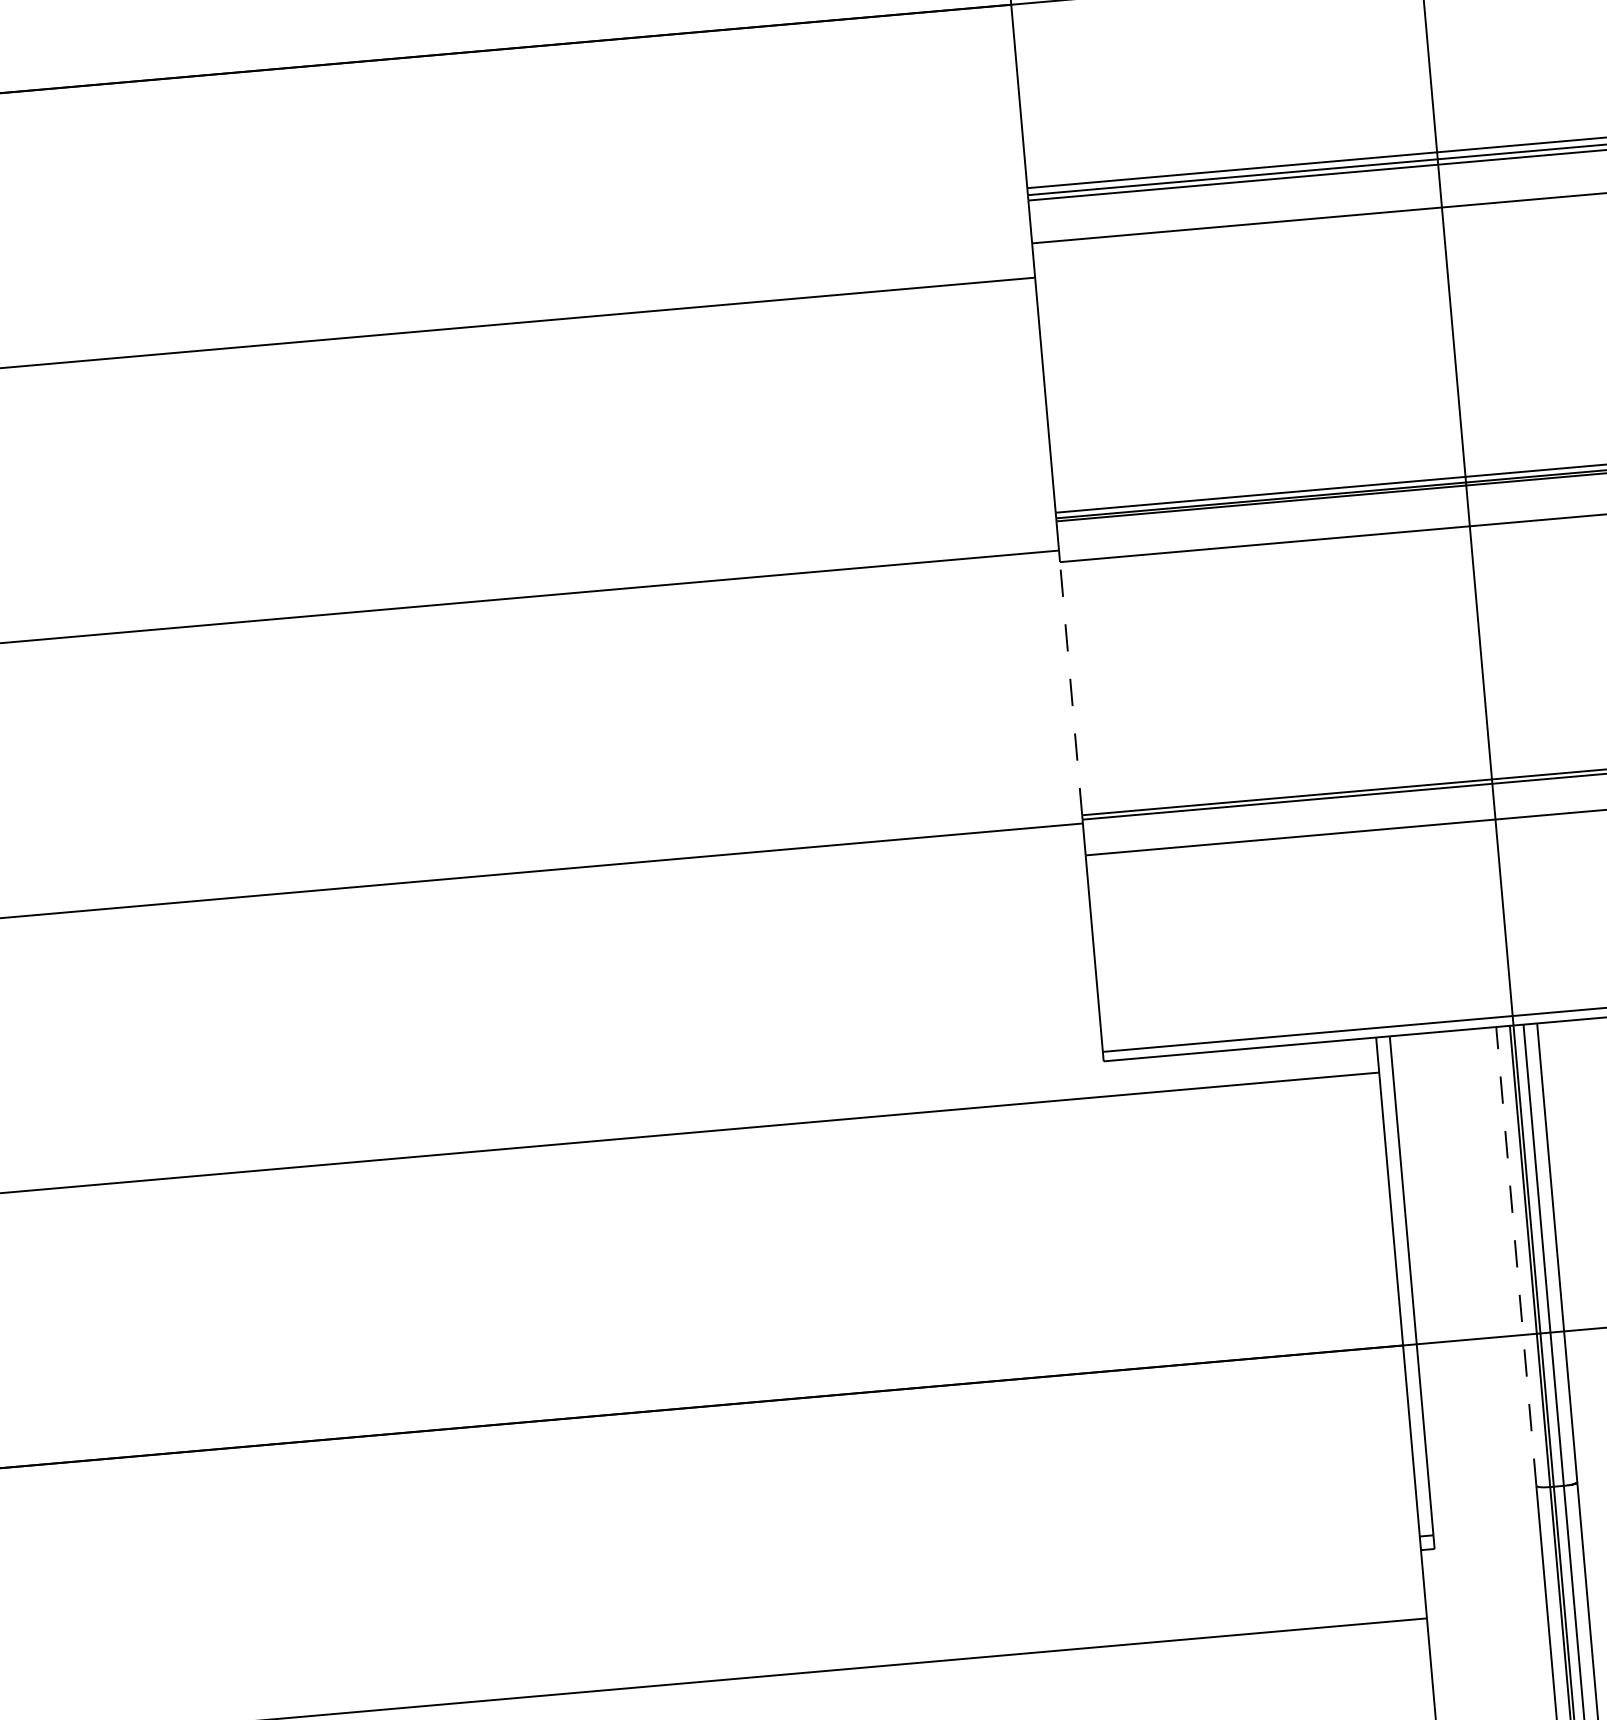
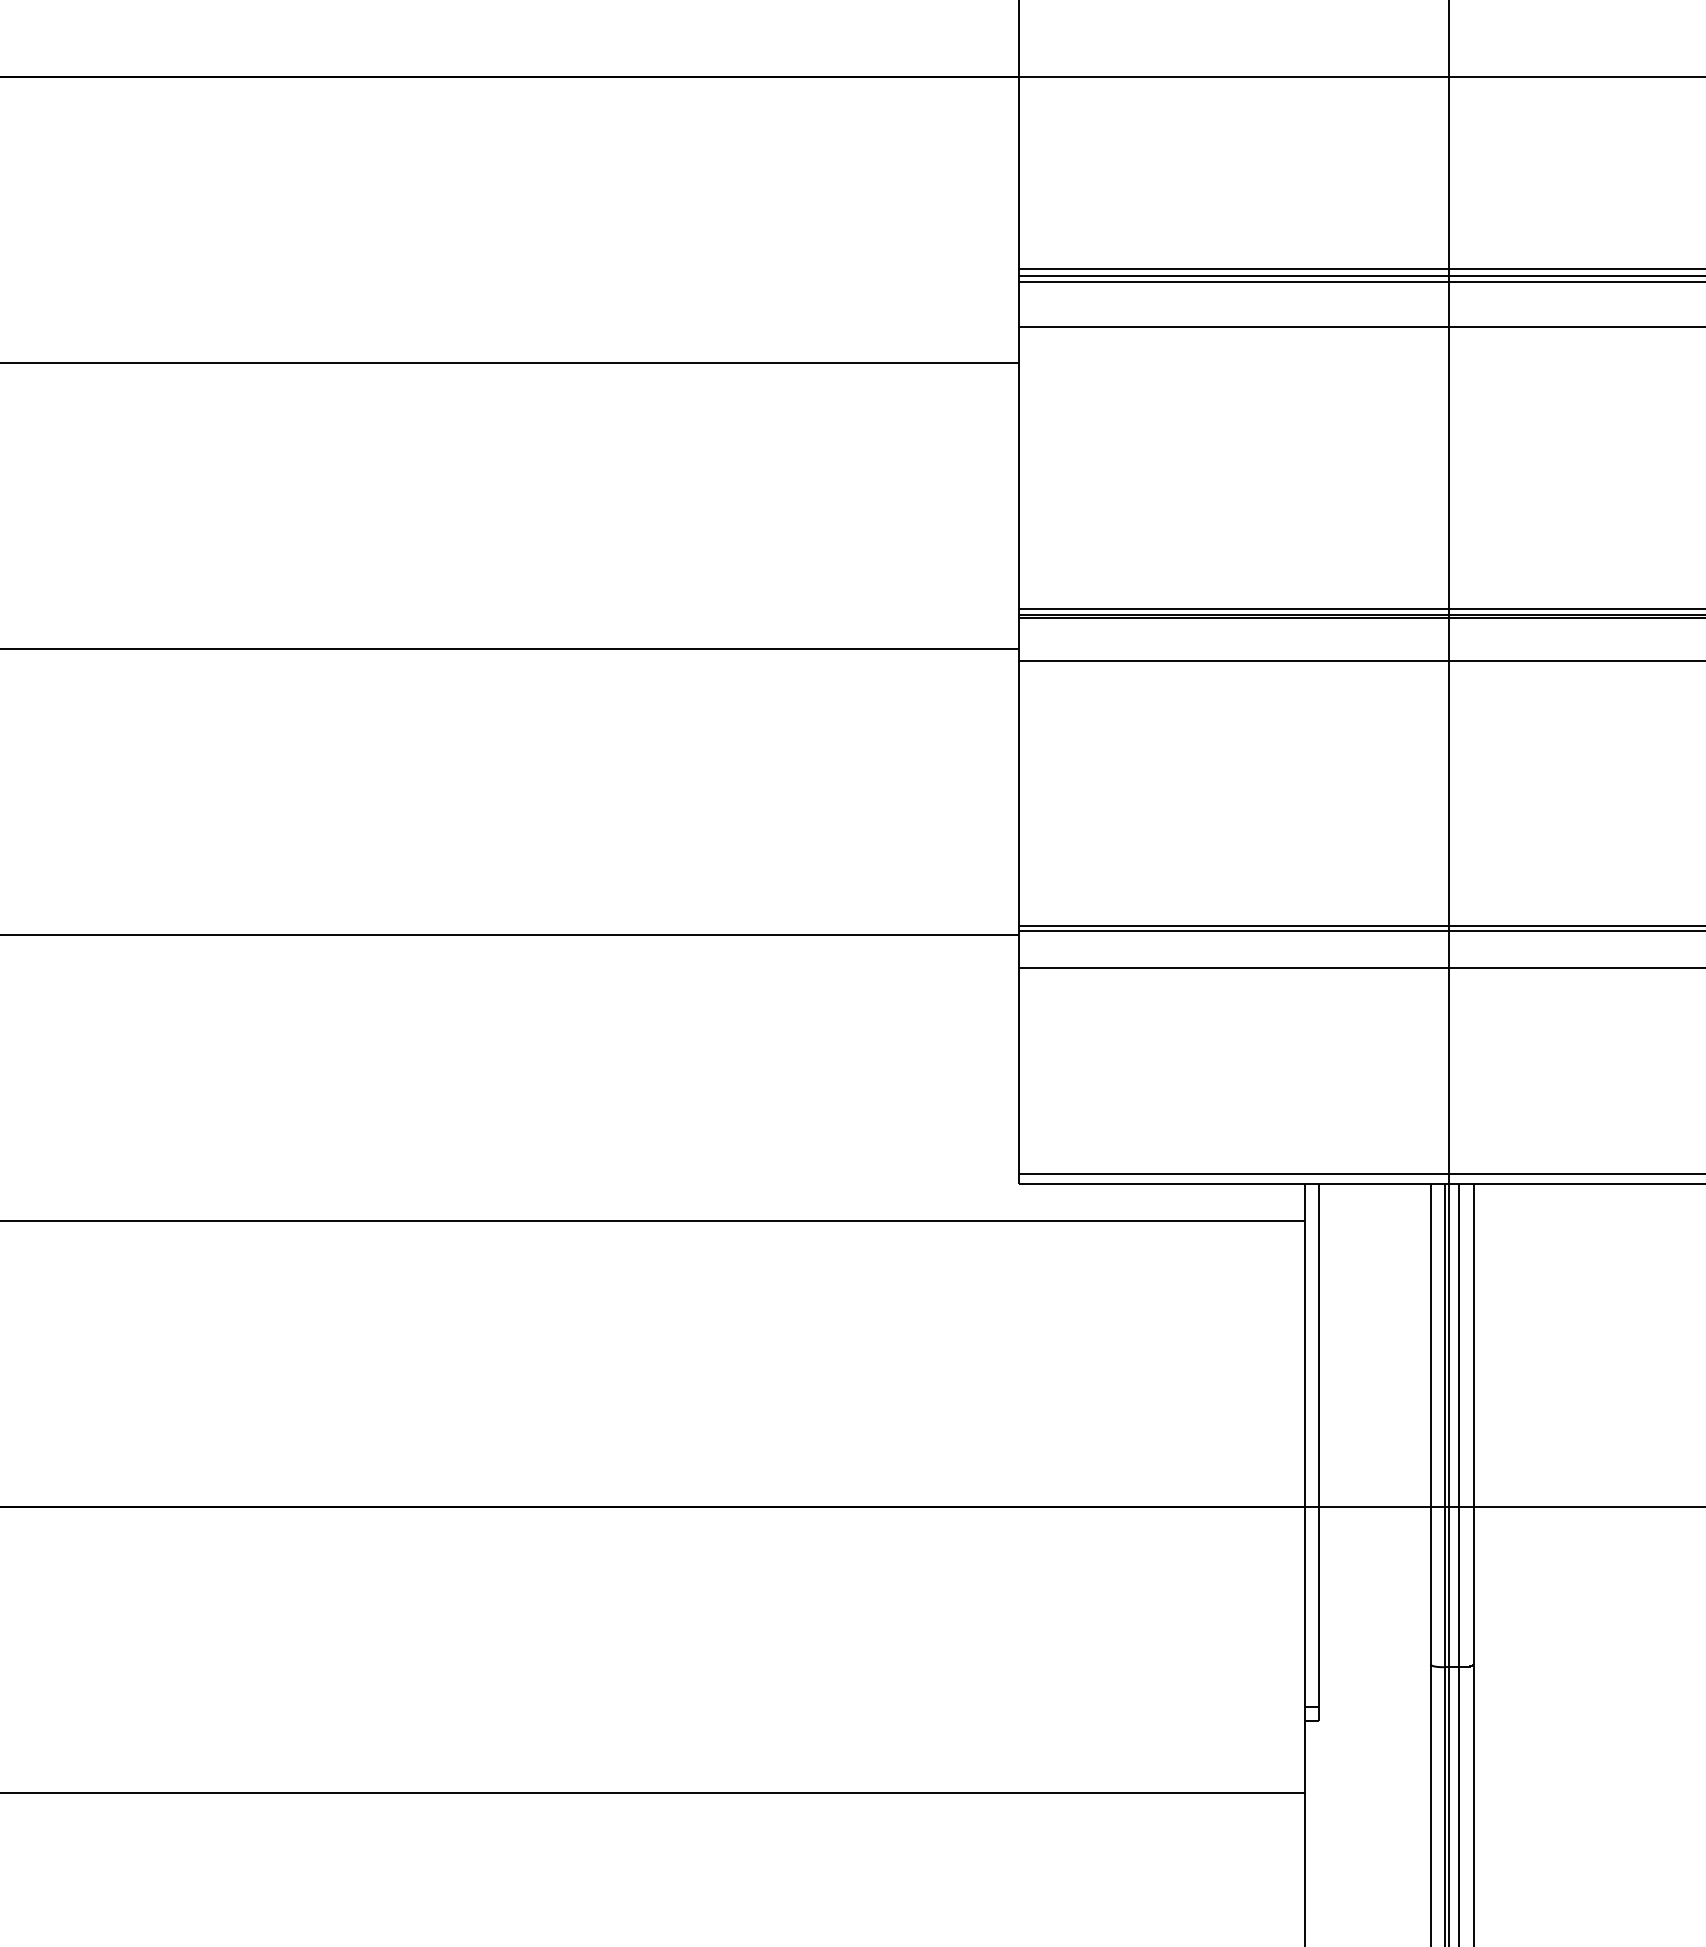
line: (1071, 688) -> (1019, 793), dashed -> solid
line: (1516, 1255) -> (1430, 1423), dashed -> solid

